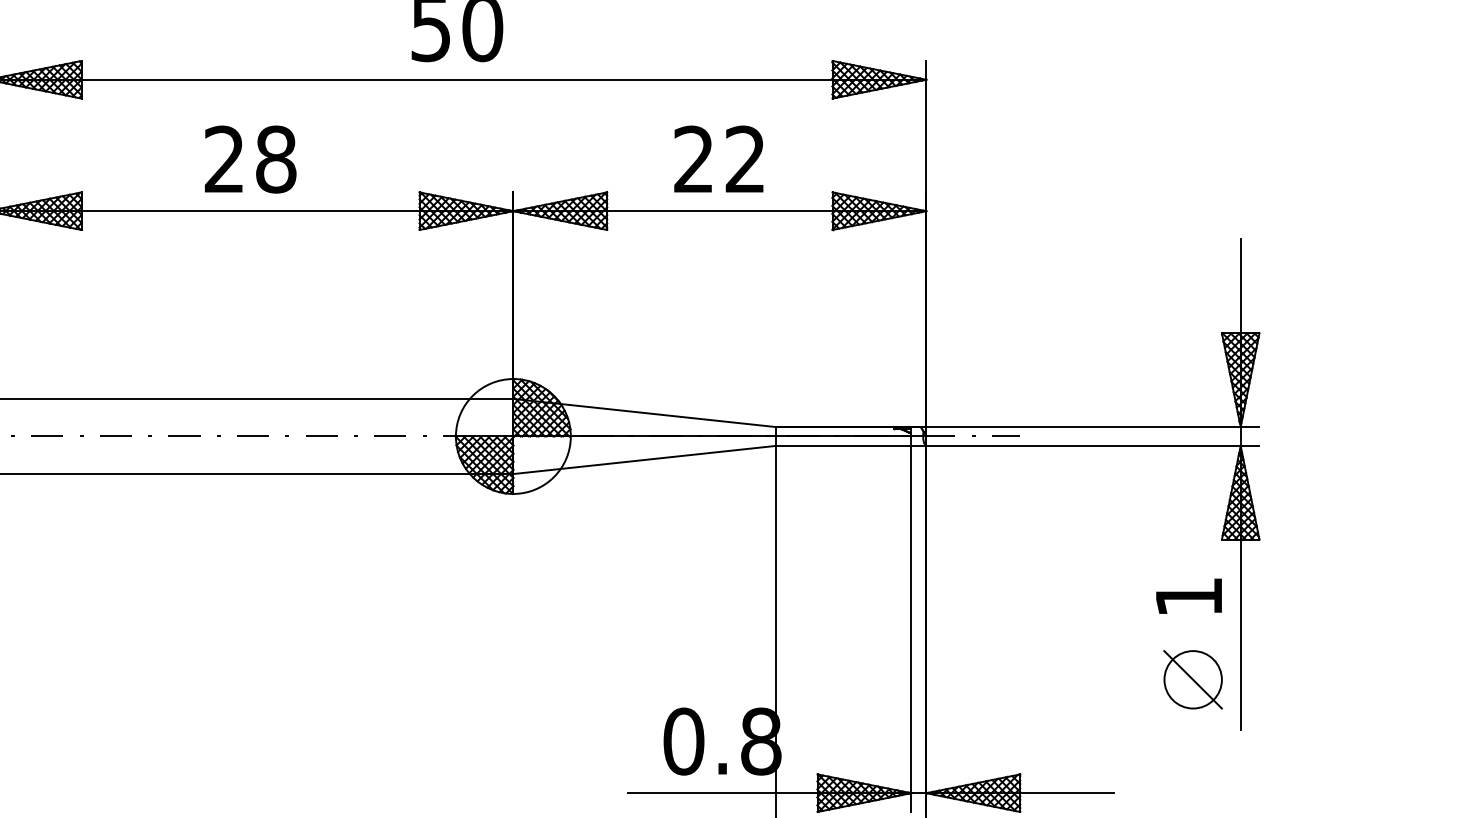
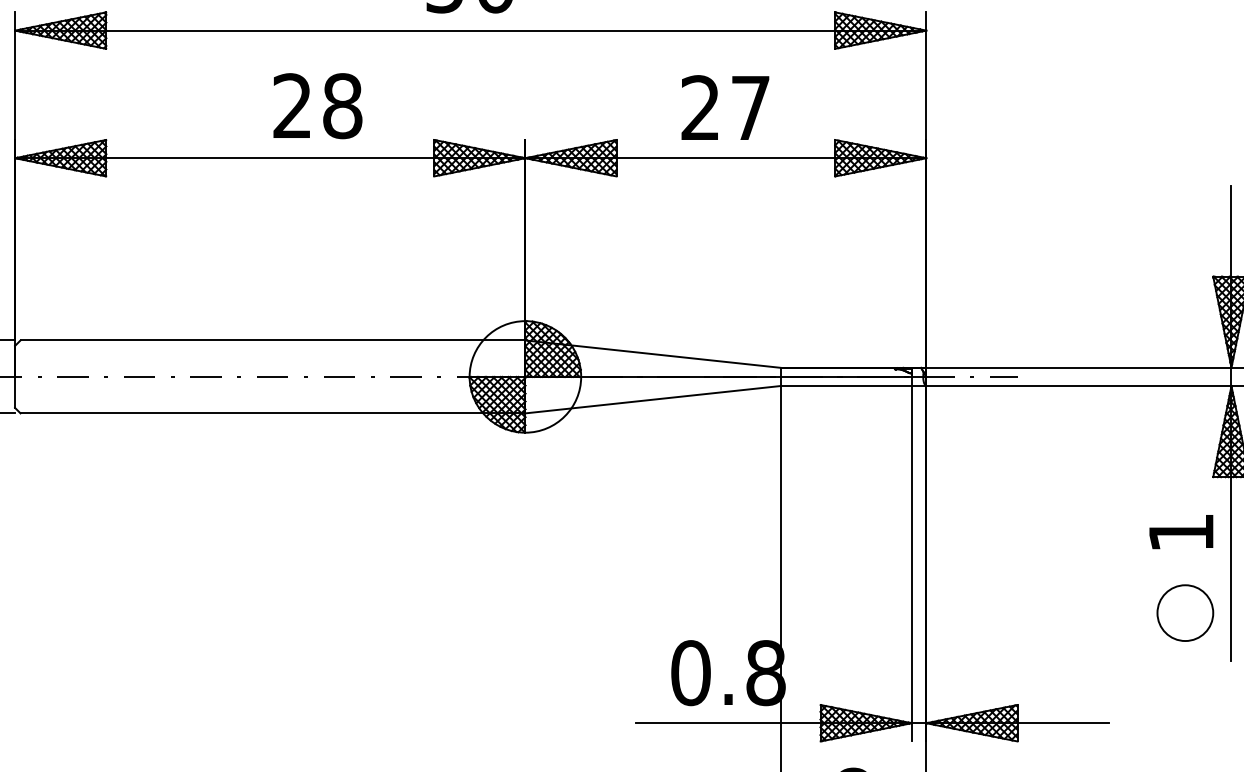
text: (744, 158) -> (749, 107), 22 -> 27
text: (250, 159) -> (317, 106), moved
line: (1192, 679) -> (1184, 612), removed

